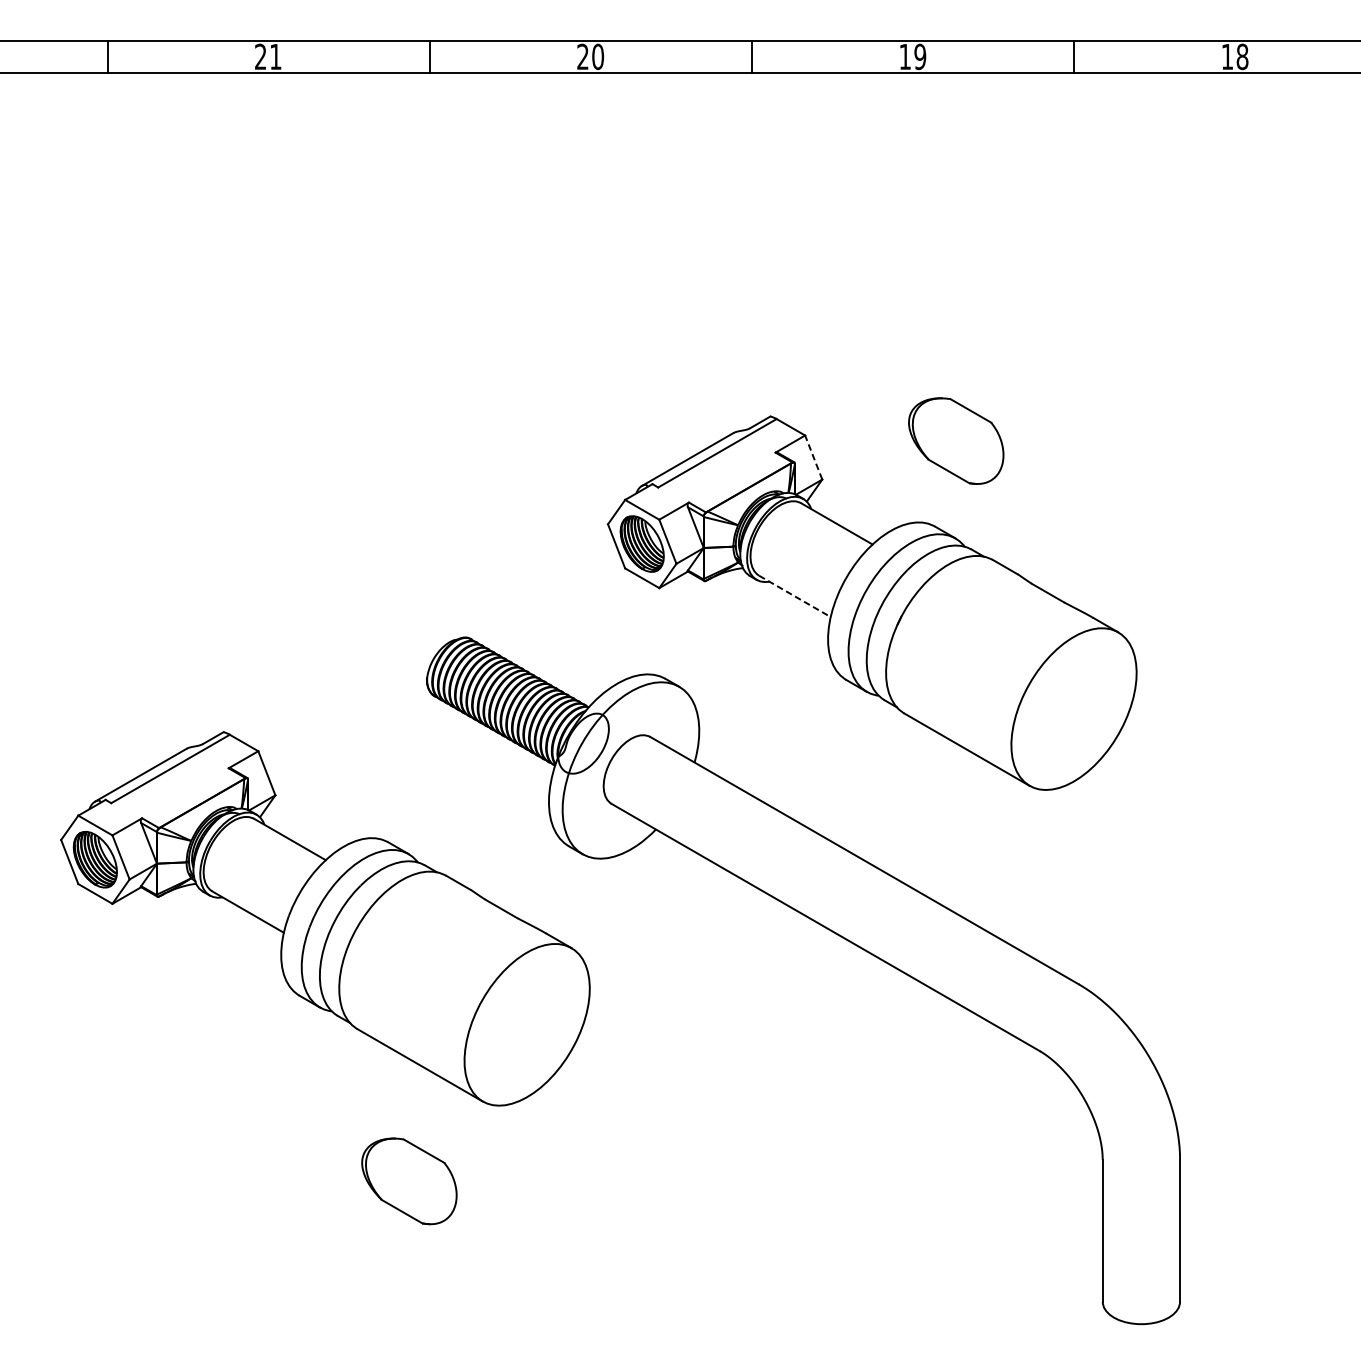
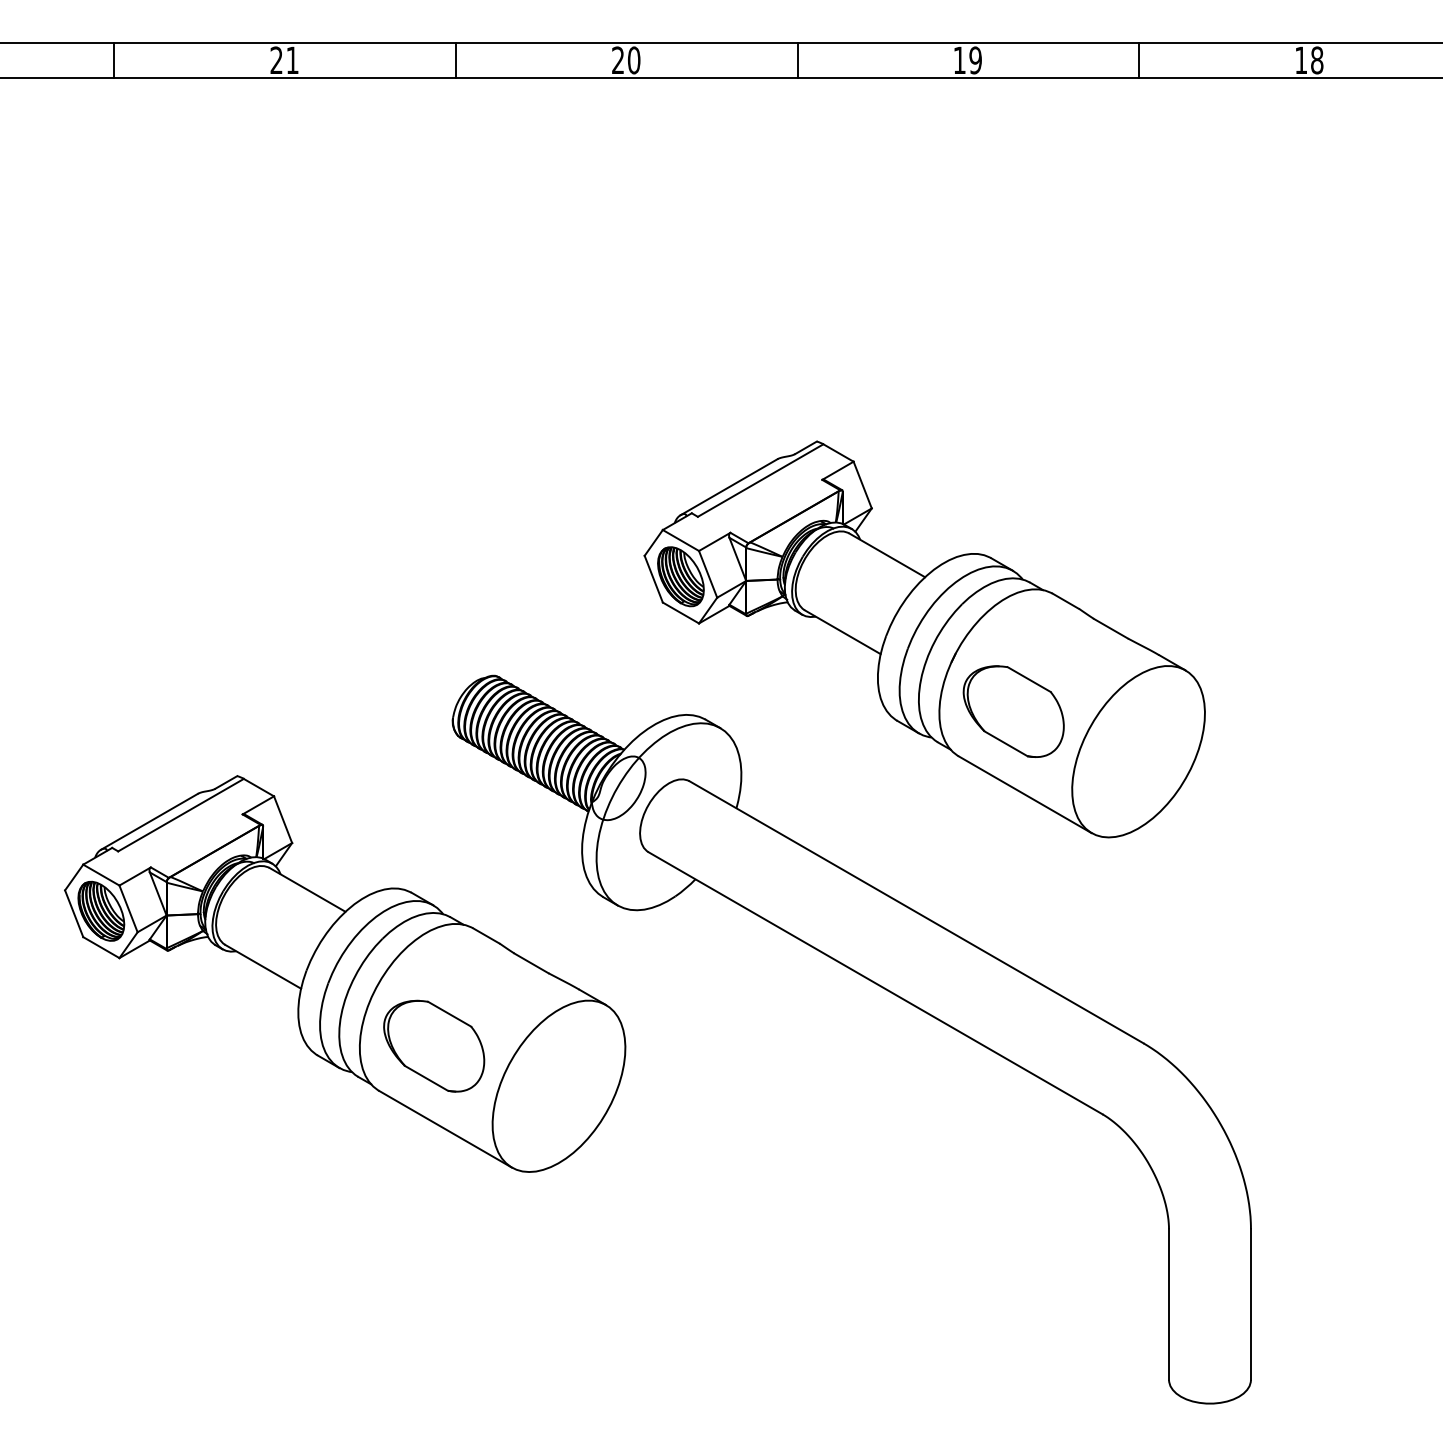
part: (956, 440) -> (1013, 711), moved
line: (813, 457) -> (862, 484), dashed -> solid
line: (794, 596) -> (842, 632), dashed -> solid
part: (409, 1180) -> (434, 1045), moved

